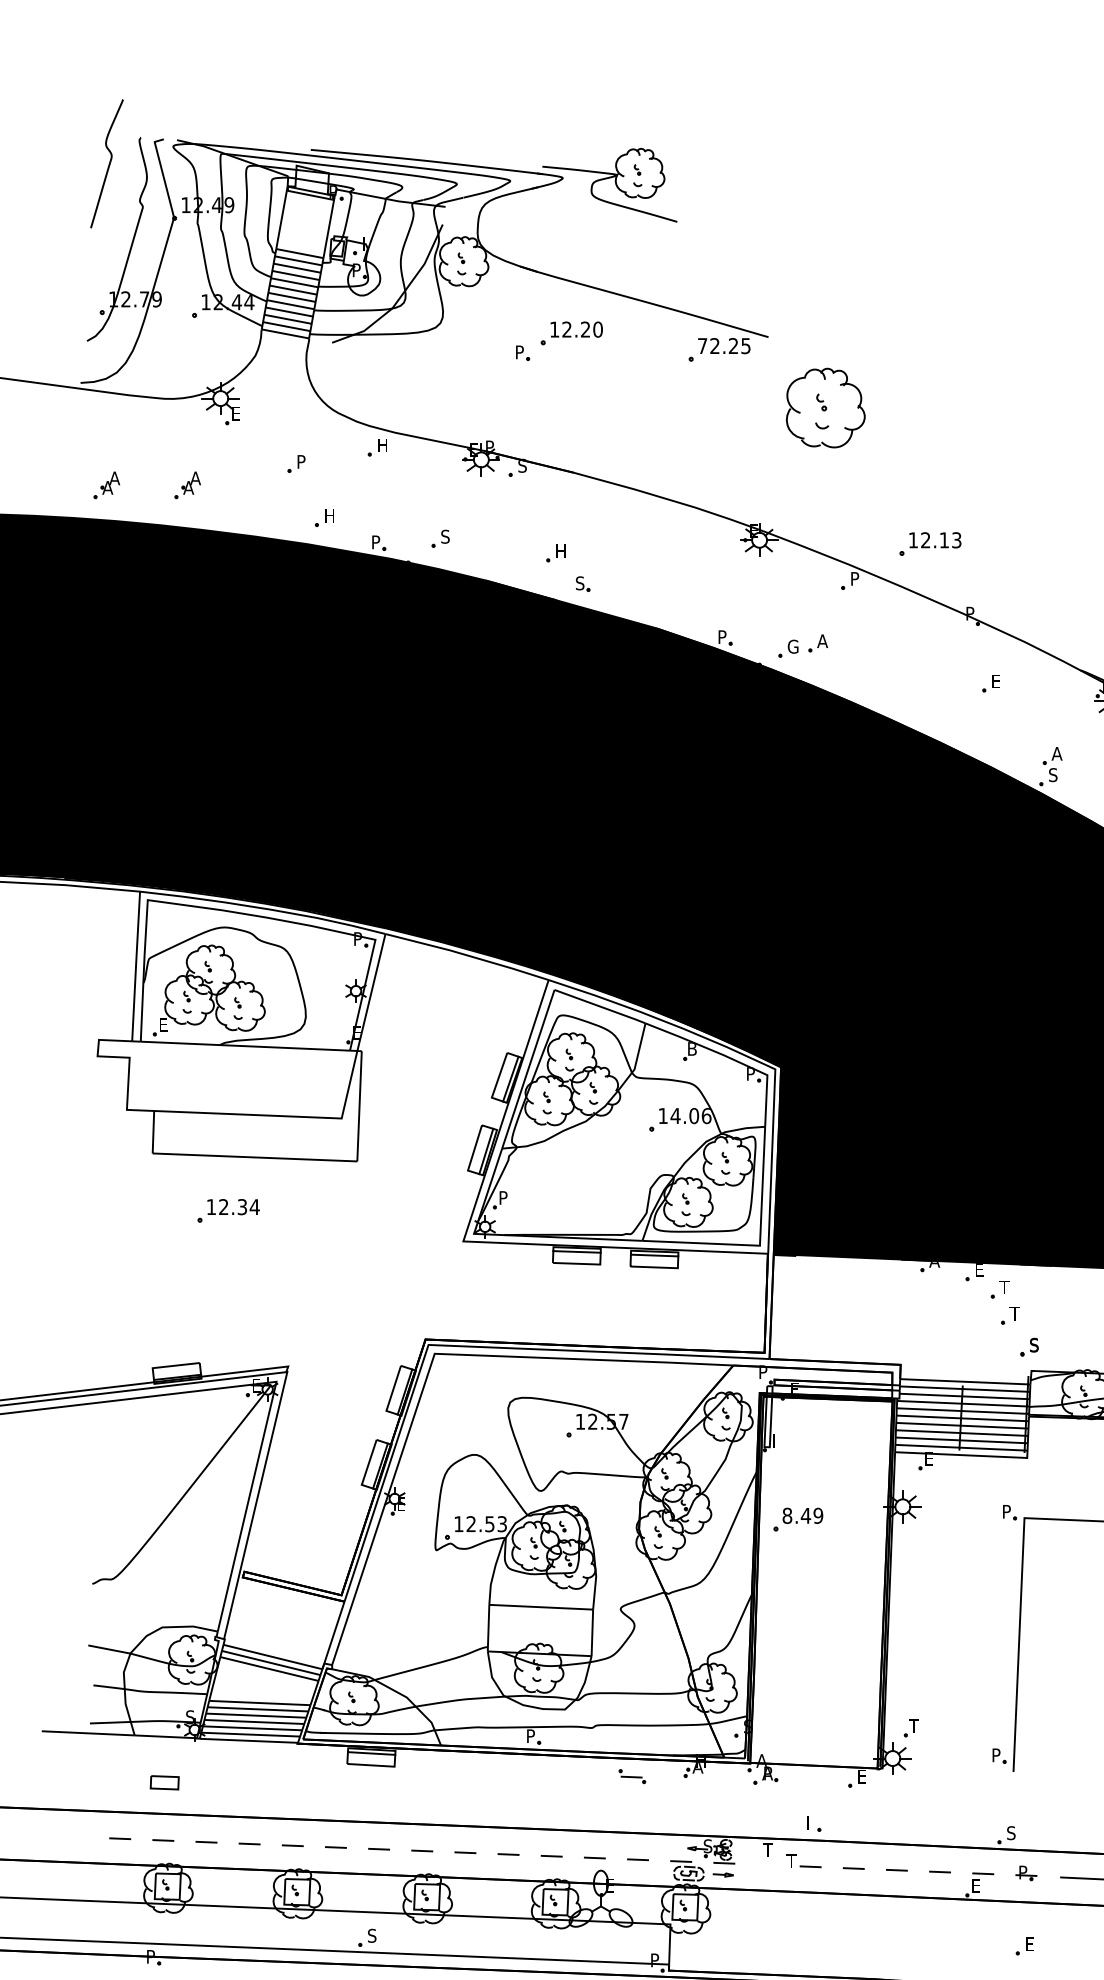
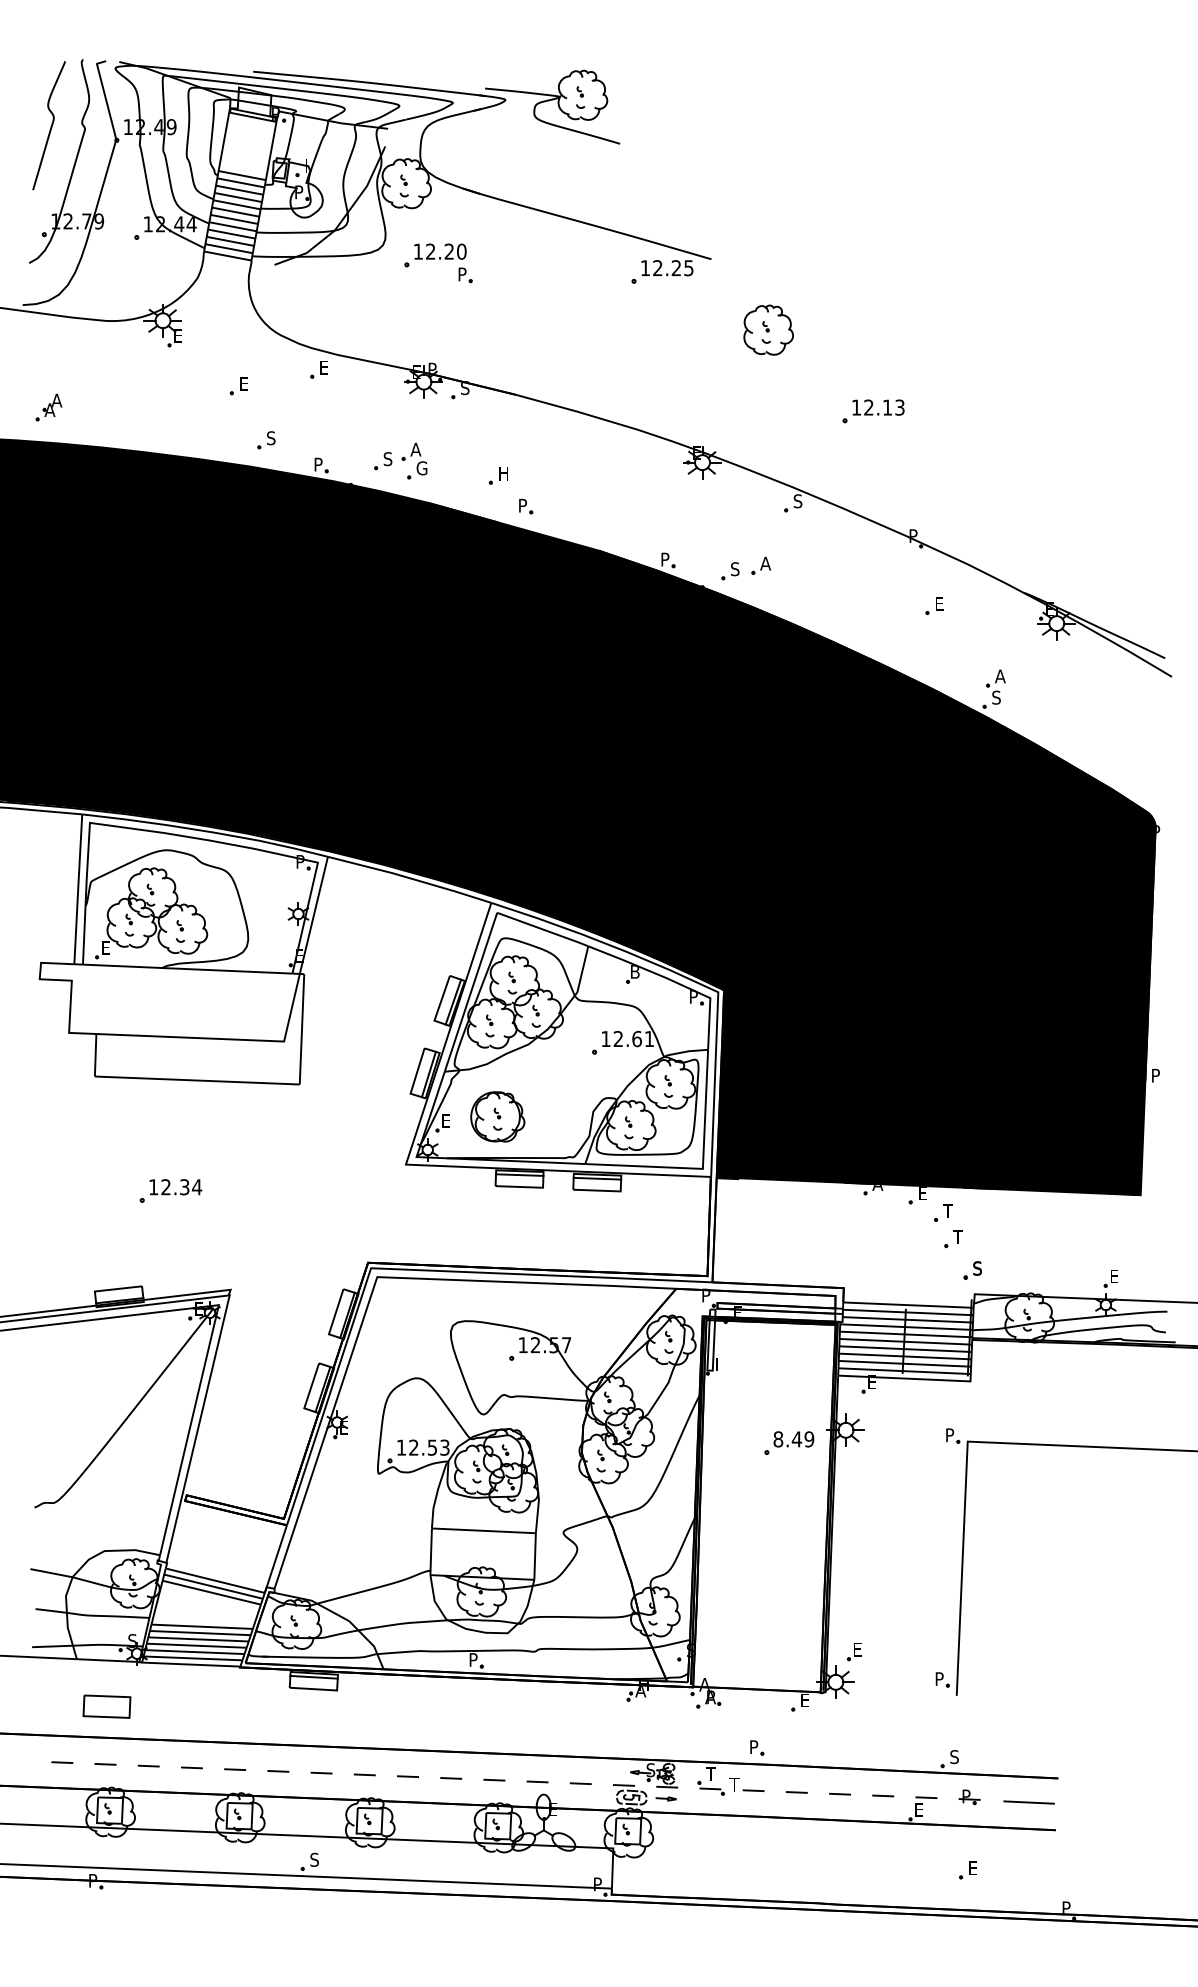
curve: (108, 164) -> (50, 126), moved
part: (571, 333) -> (435, 255), moved
text: (702, 346) -> (645, 268), 72.25 -> 12.25
part: (825, 407) -> (768, 329), size x0.62
text: (383, 445) -> (325, 367), H -> E
text: (301, 461) -> (243, 383), P -> E
part: (187, 485) -> (129, 407), removed
text: (329, 516) -> (271, 438), H -> S
part: (471, 538) -> (414, 460), added
part: (930, 544) -> (873, 411), moved
text: (854, 579) -> (797, 501), P -> S
text: (579, 583) -> (522, 505), S -> P
text: (792, 647) -> (735, 569), G -> S
text: (690, 1115) -> (633, 1038), 14.06 -> 12.61
part: (554, 1193) -> (497, 1116), added
text: (503, 1197) -> (446, 1120), P -> E
part: (228, 1210) -> (170, 1190), moved
part: (798, 1518) -> (789, 1442), moved
text: (913, 1725) -> (856, 1649), T -> E
part: (631, 1776) -> (710, 1788), moved
part: (164, 1782) -> (106, 1706), size x1.67
text: (811, 1822) -> (754, 1746), I -> P

